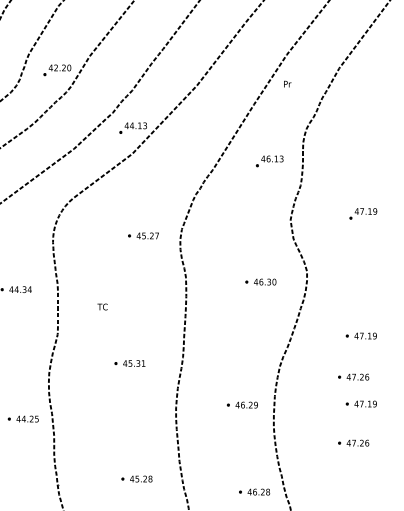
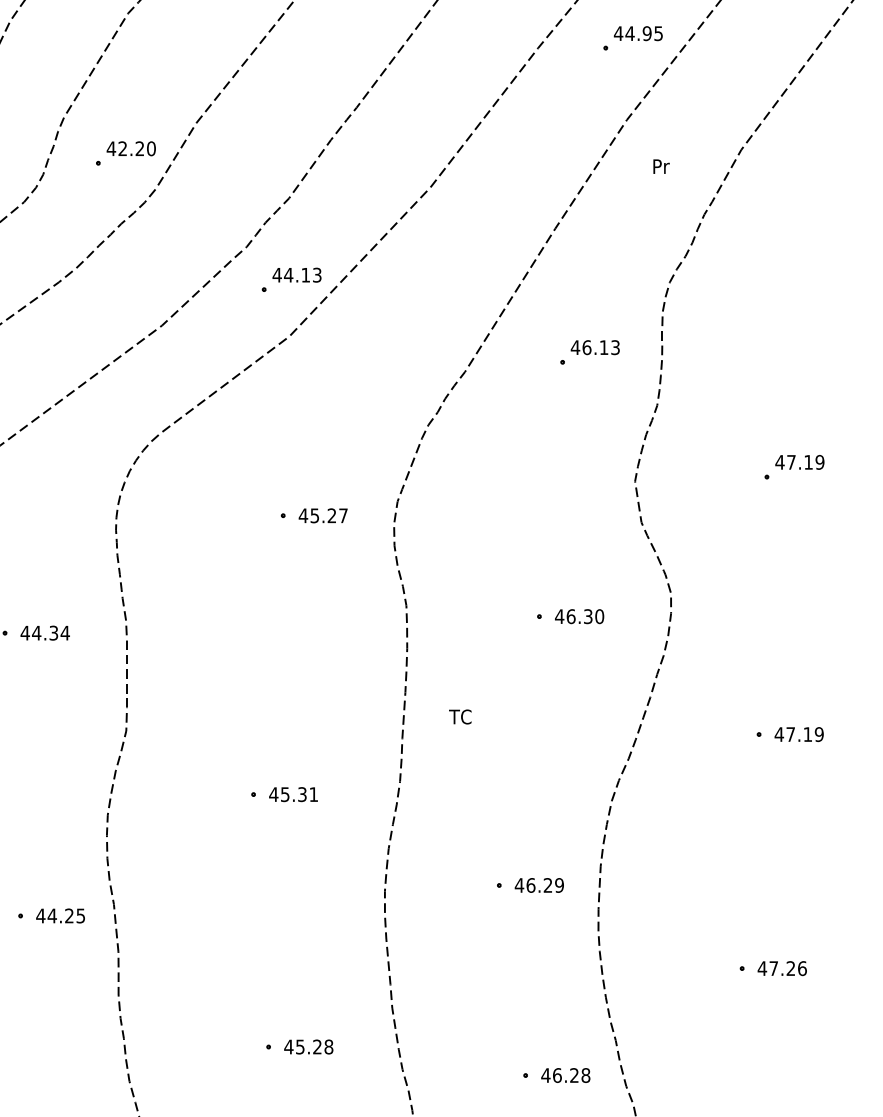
part: (289, 17) -> (632, 38), added
text: (287, 83) -> (661, 165), moved
text: (102, 306) -> (460, 715), moved
part: (353, 376) -> (772, 822), removed
part: (360, 403) -> (787, 881), removed

